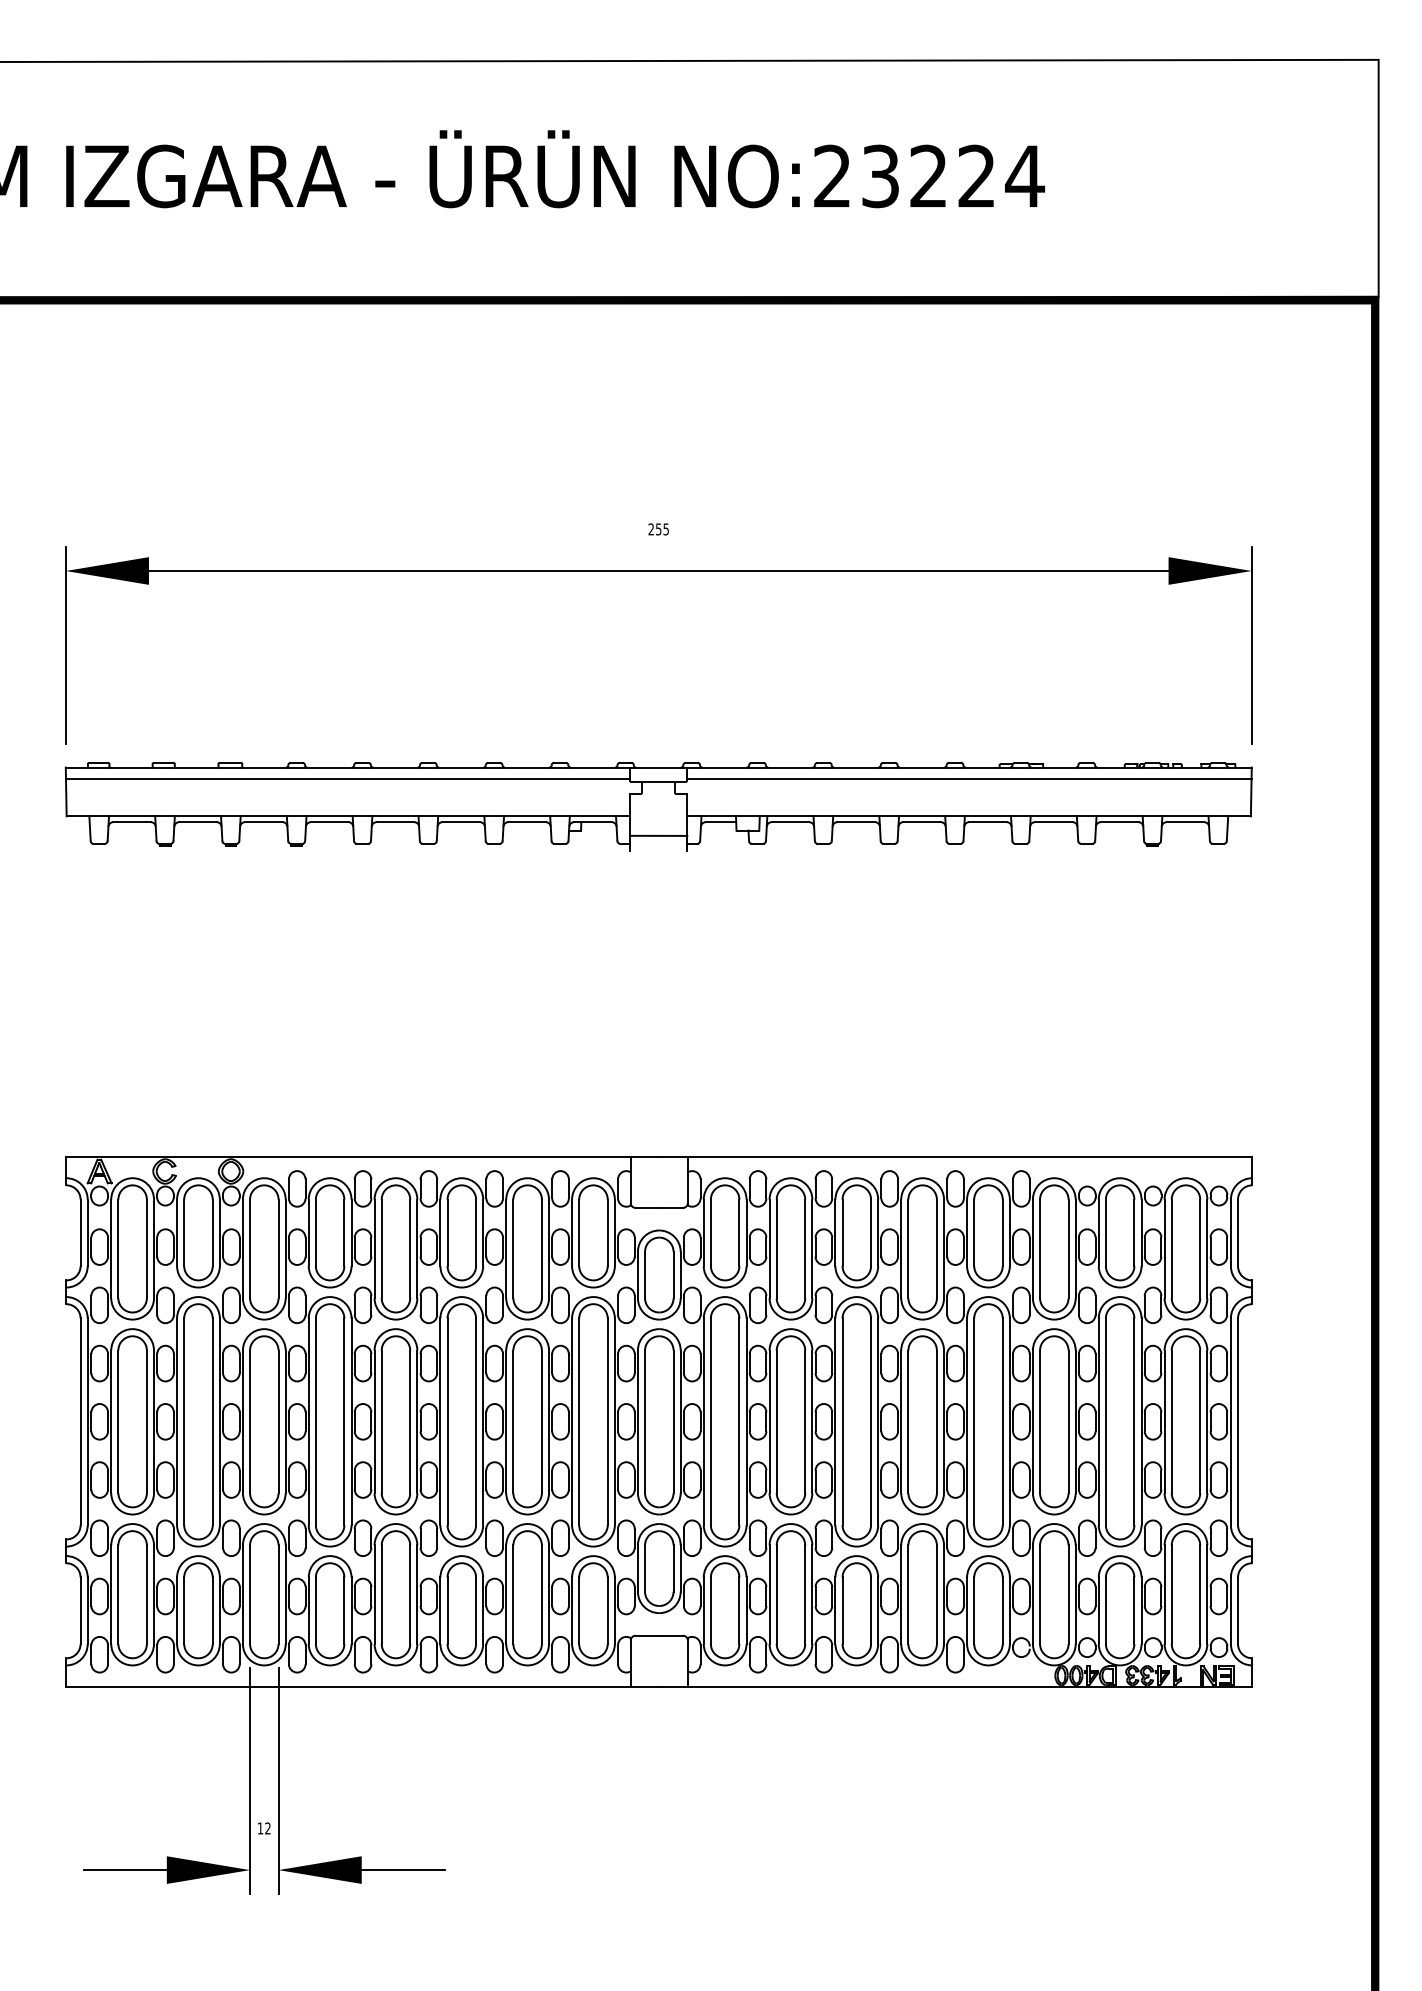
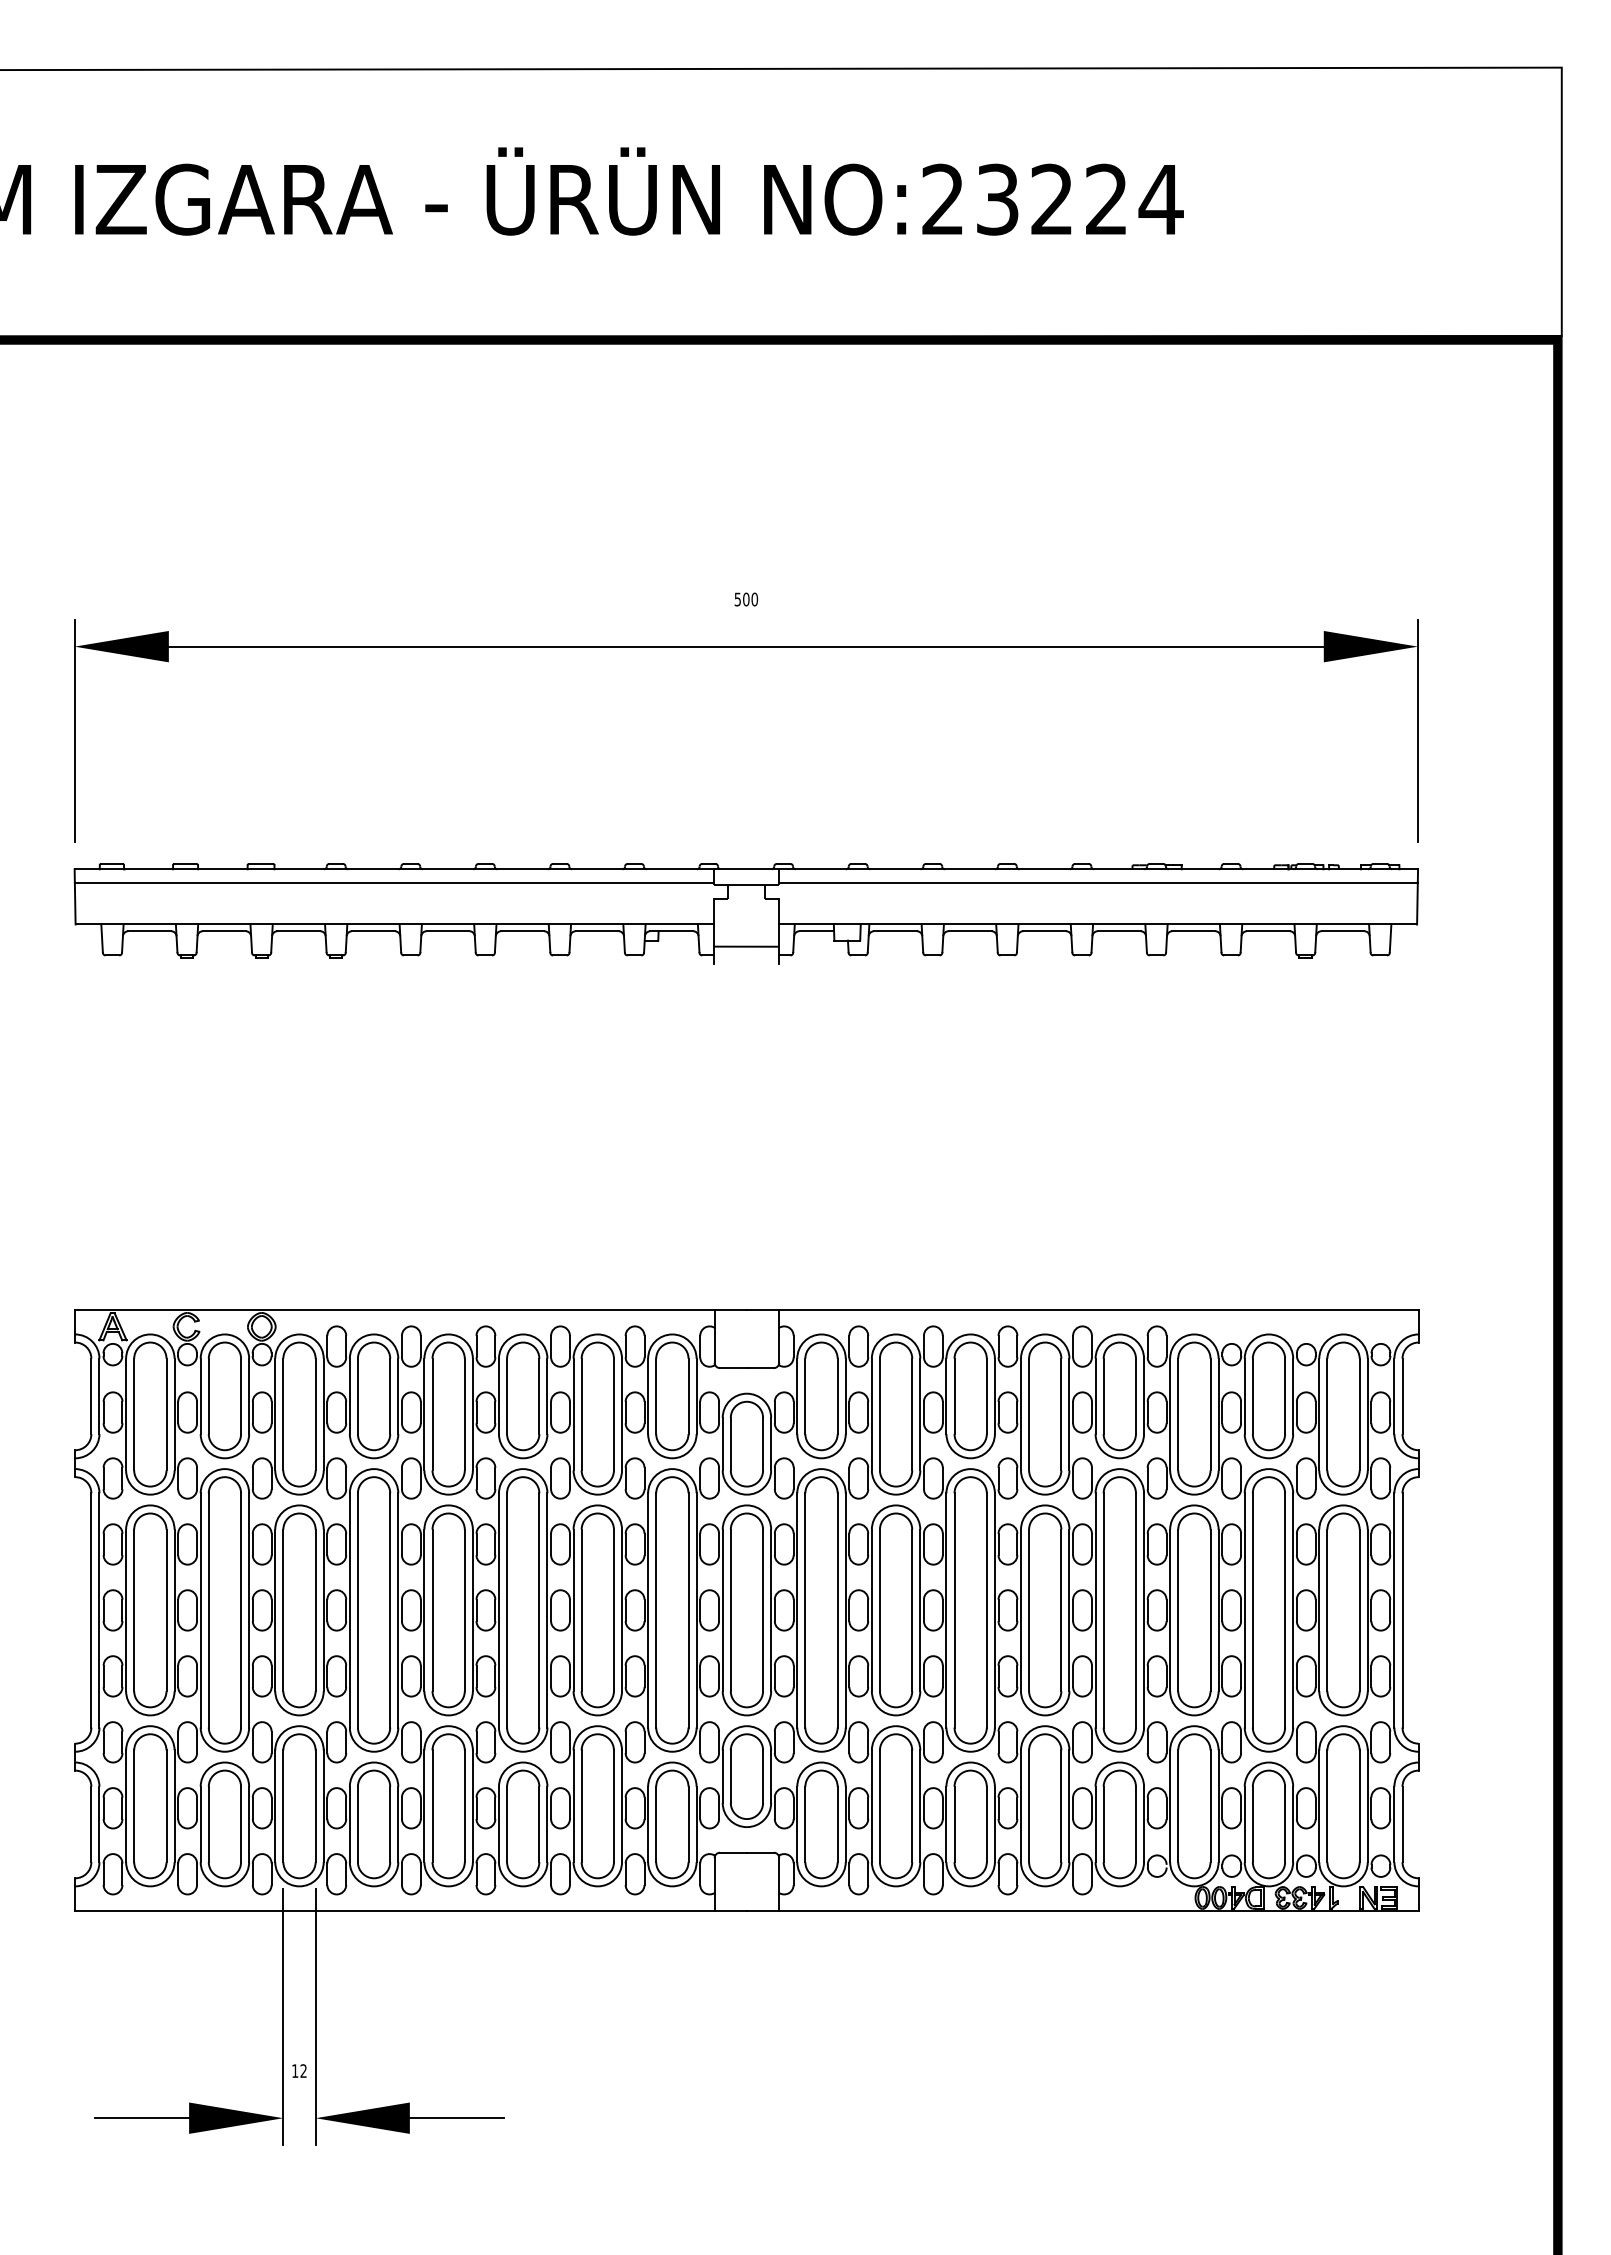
text: (658, 529) -> (746, 599), 255 -> 500

